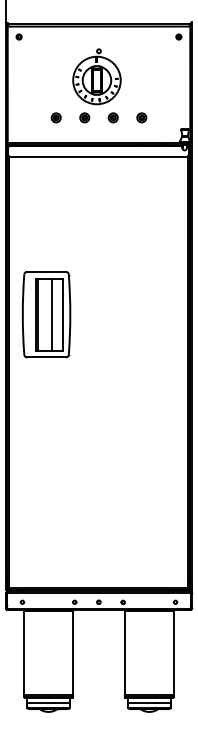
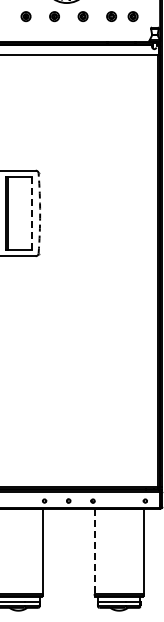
part: (162, 117) -> (132, 16), added
line: (52, 314) -> (22, 213), removed
arc: (70, 314) -> (40, 213), solid -> dashed
line: (62, 315) -> (32, 214), solid -> dashed
line: (124, 653) -> (94, 552), solid -> dashed

